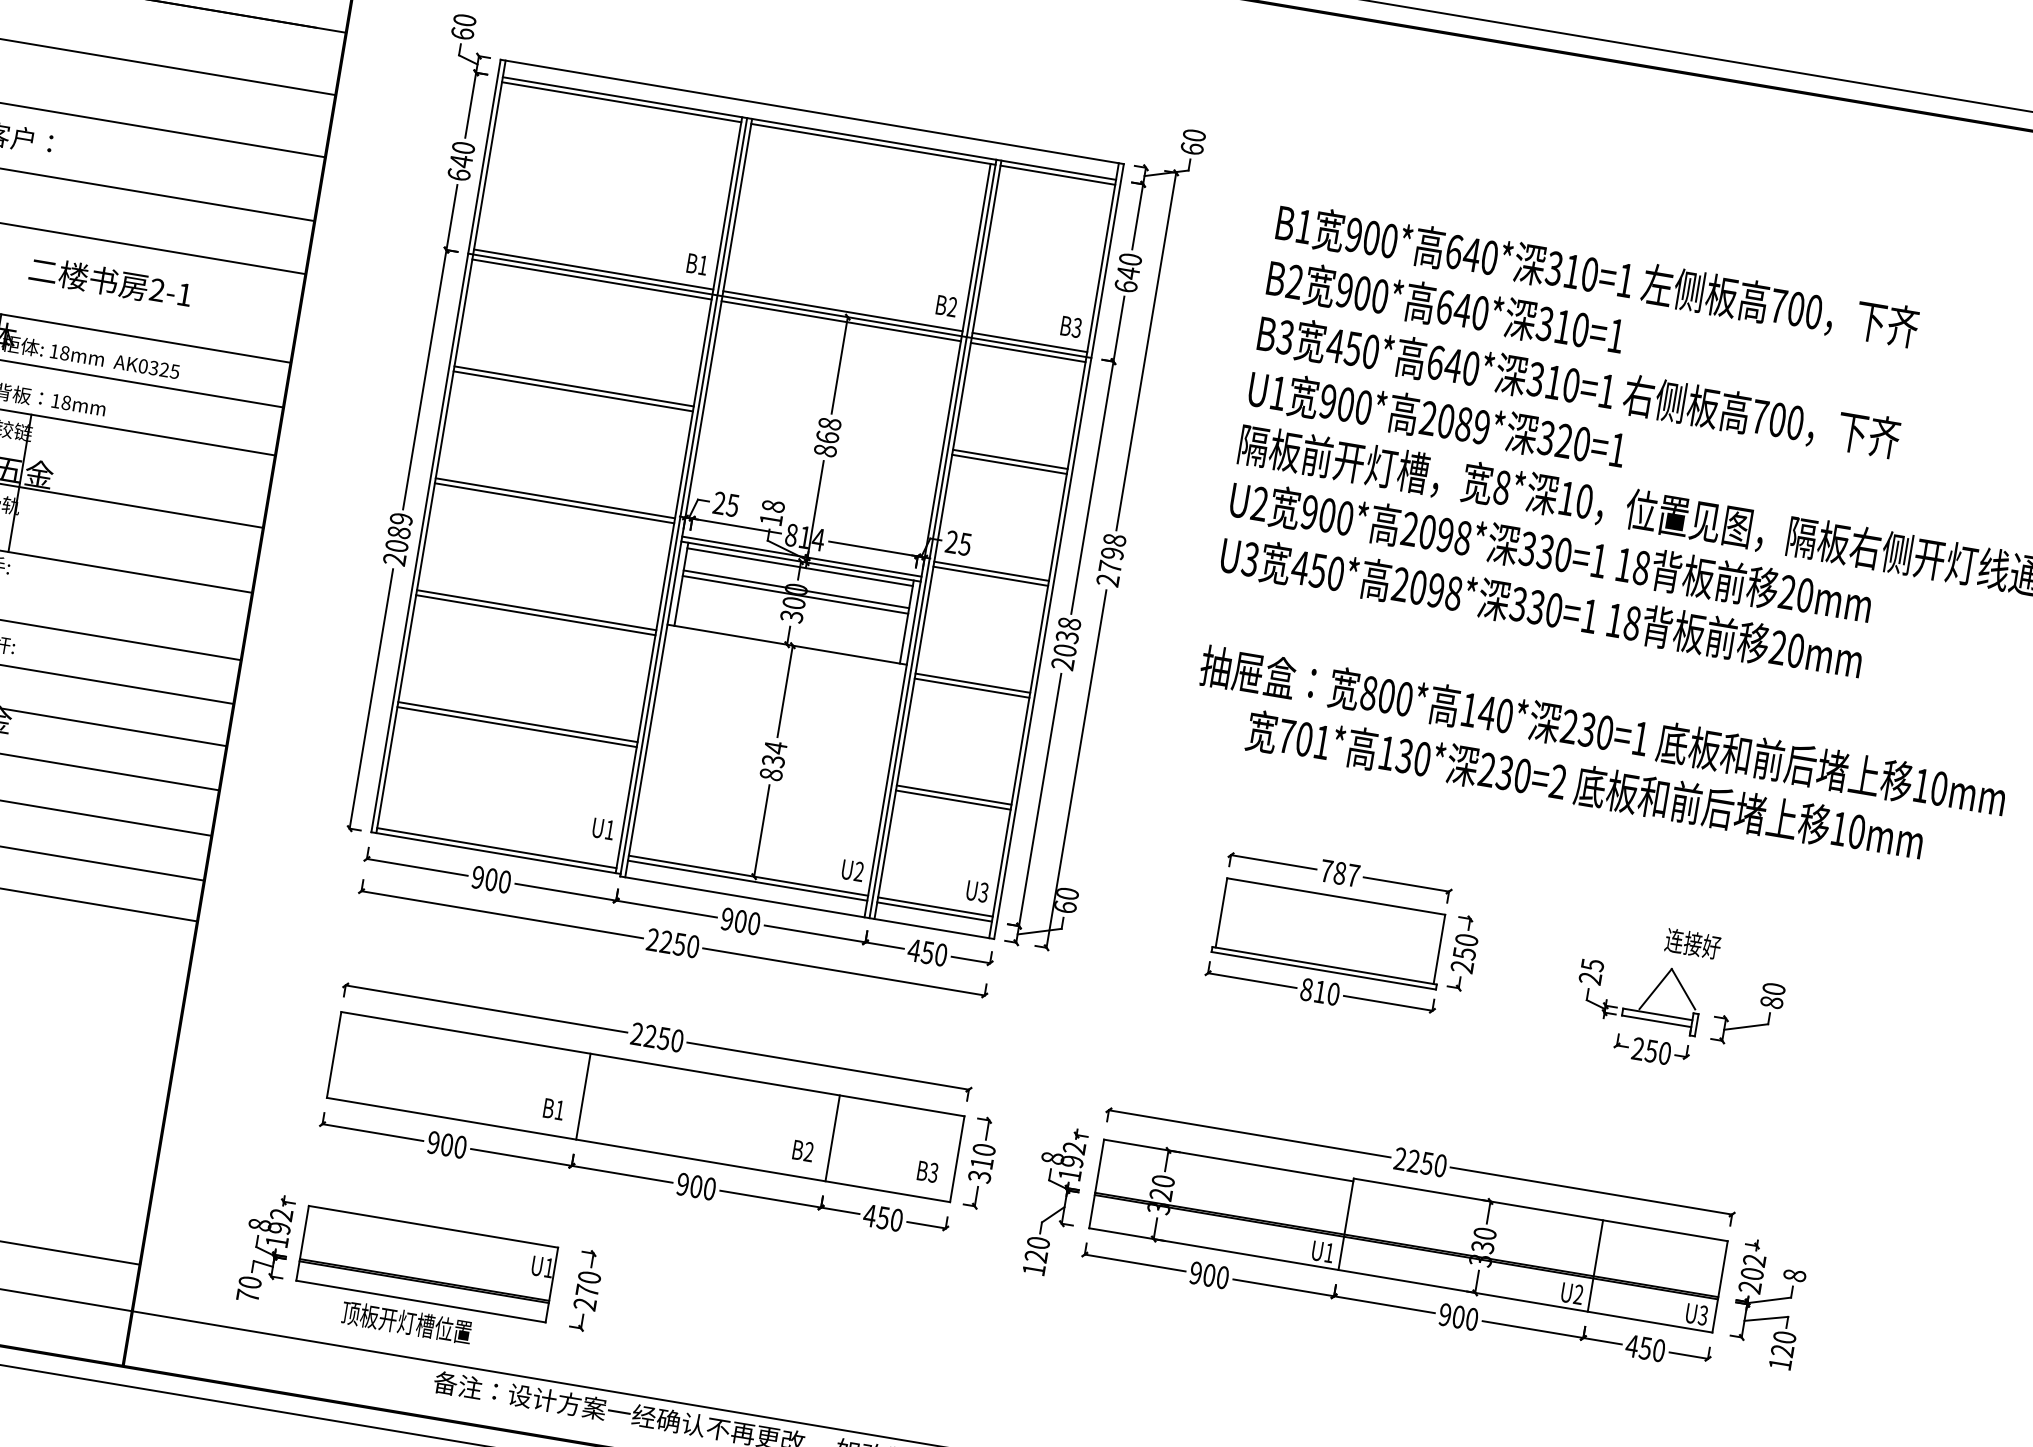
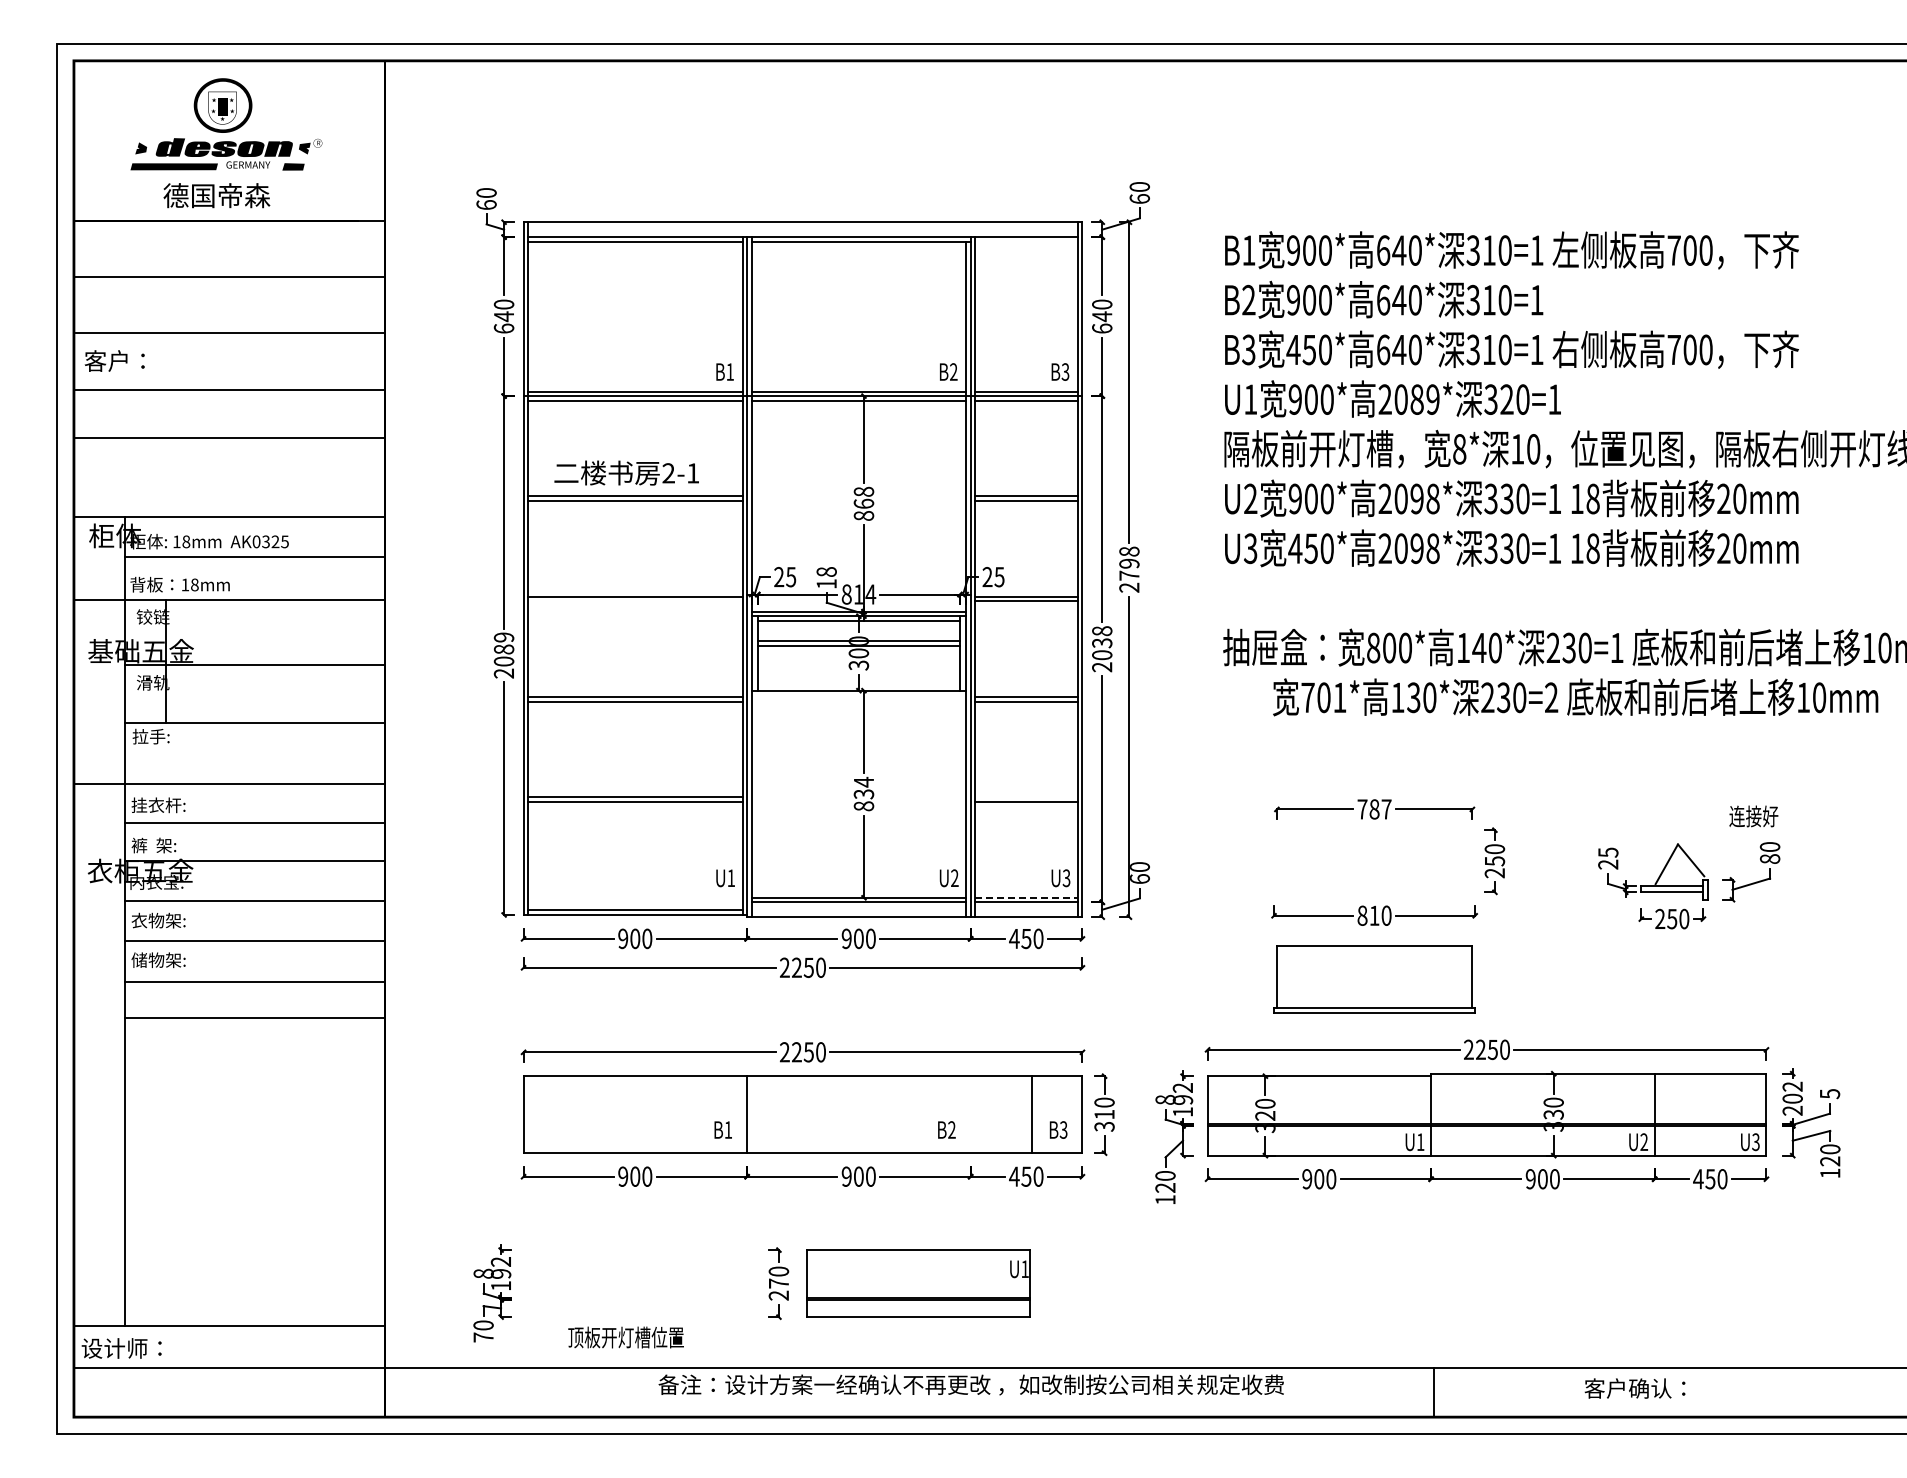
line: (1057, 175) -> (1026, 241), removed
text: (110, 281) -> (626, 472), moved
line: (554, 503) -> (635, 601), removed
line: (954, 795) -> (1026, 797), removed
line: (936, 906) -> (1027, 897), solid -> dashed
part: (1329, 933) -> (1374, 979), moved
text: (1692, 943) -> (1753, 816), moved
line: (832, 1138) -> (1031, 1114), moved
part: (427, 1264) -> (918, 1283), moved
text: (1794, 1276) -> (1829, 1094), 8 -> 5

